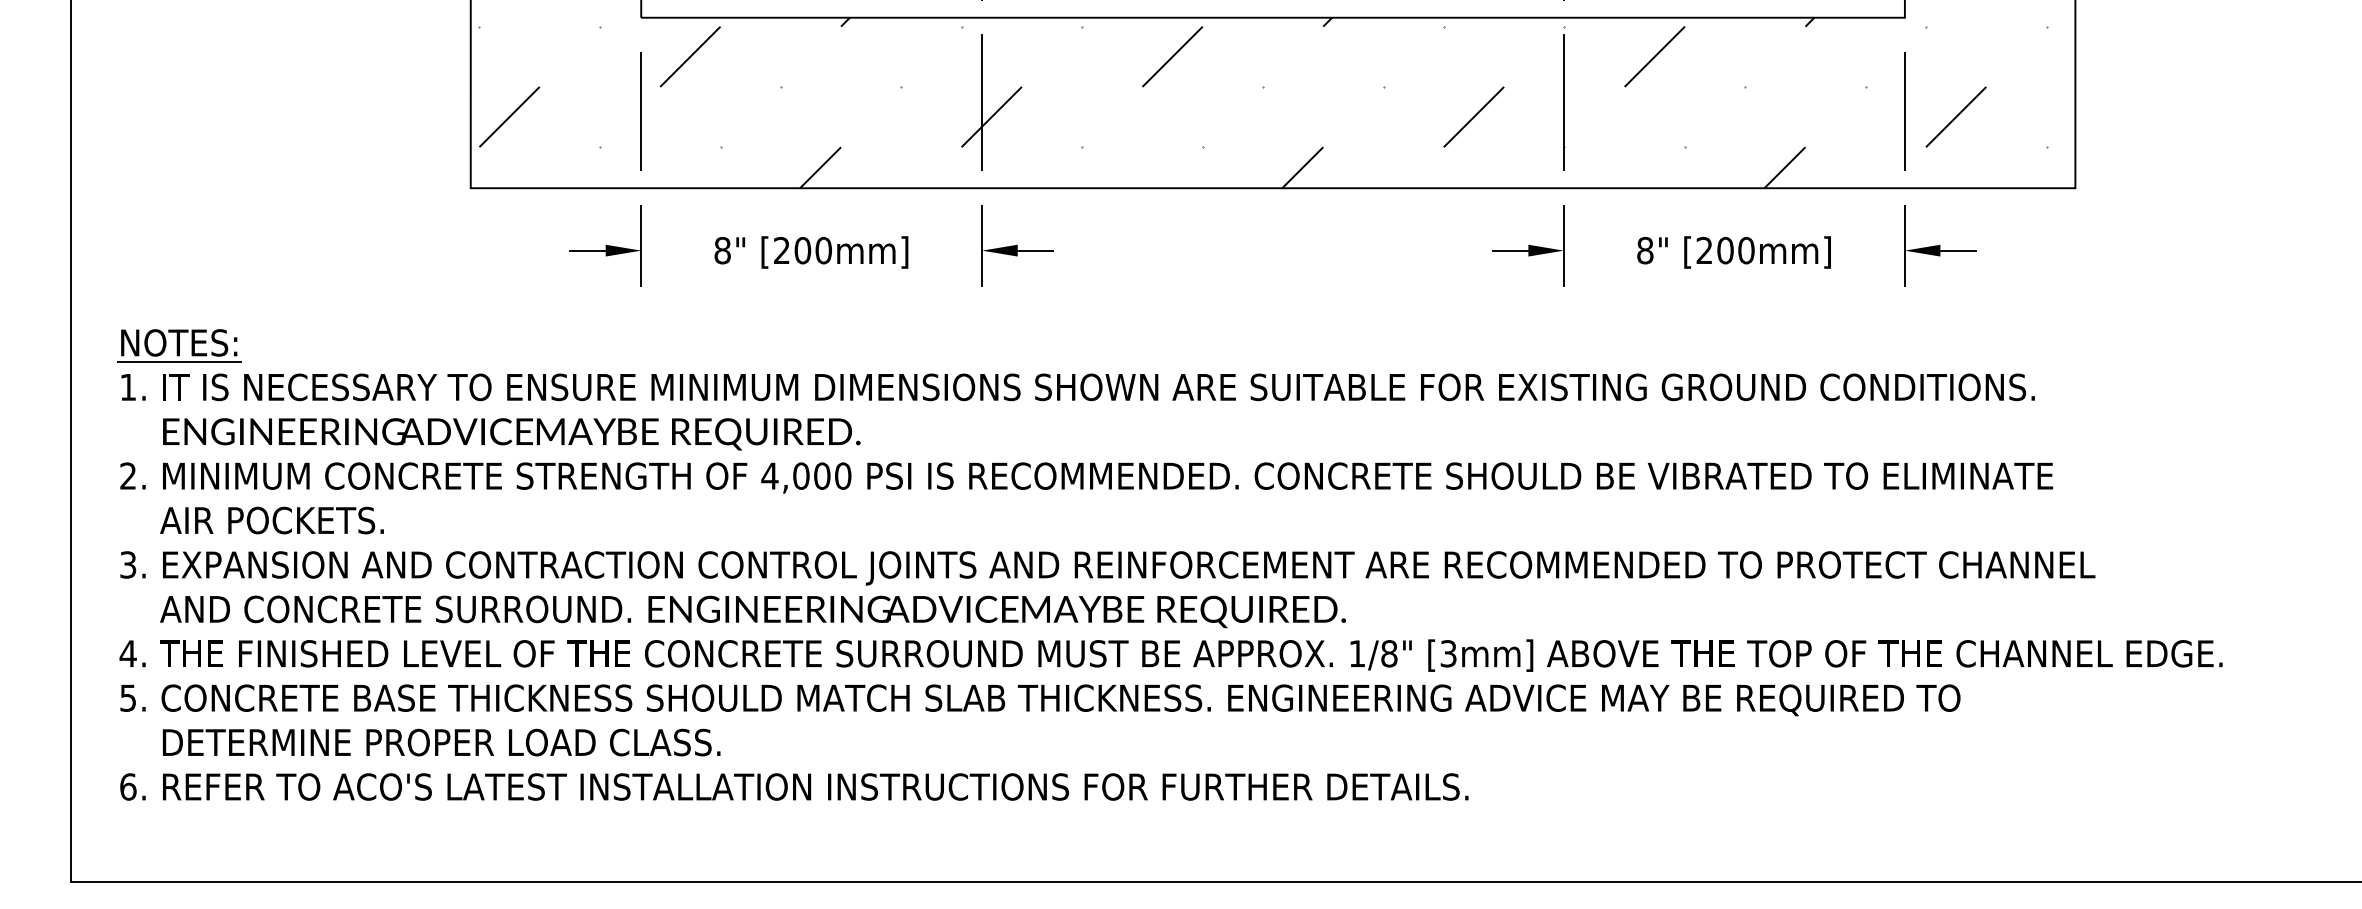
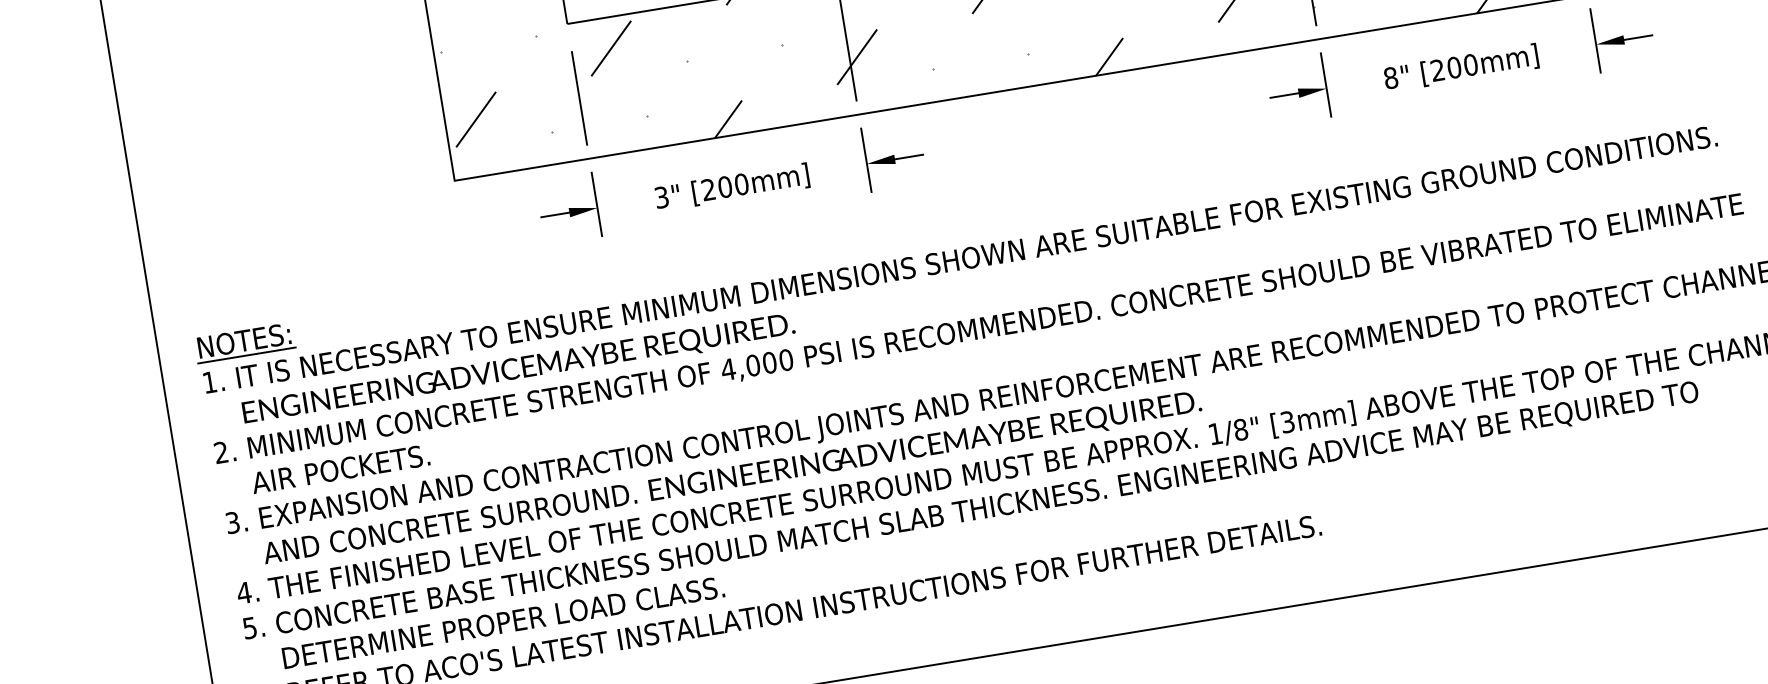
text: (722, 250) -> (661, 197), 8" -> 3"

